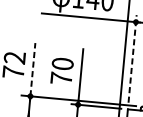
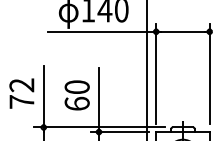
line: (132, 58) -> (156, 73), dashed -> solid
line: (32, 69) -> (43, 96), dashed -> solid
text: (60, 78) -> (76, 103), 70 -> 60

